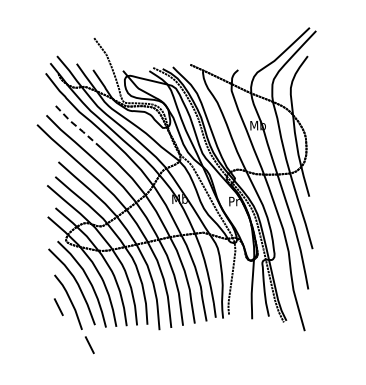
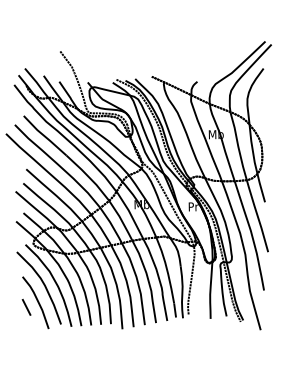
line: (78, 127) -> (45, 136), dashed -> solid
line: (89, 344) -> (55, 342), removed

